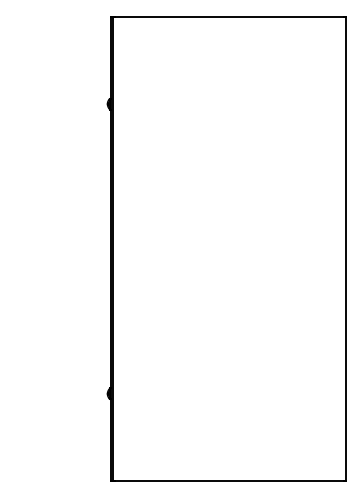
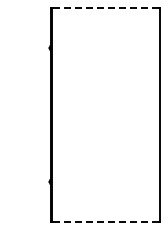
line: (228, 16) -> (105, 7), solid -> dashed
line: (228, 481) -> (105, 222), solid -> dashed

